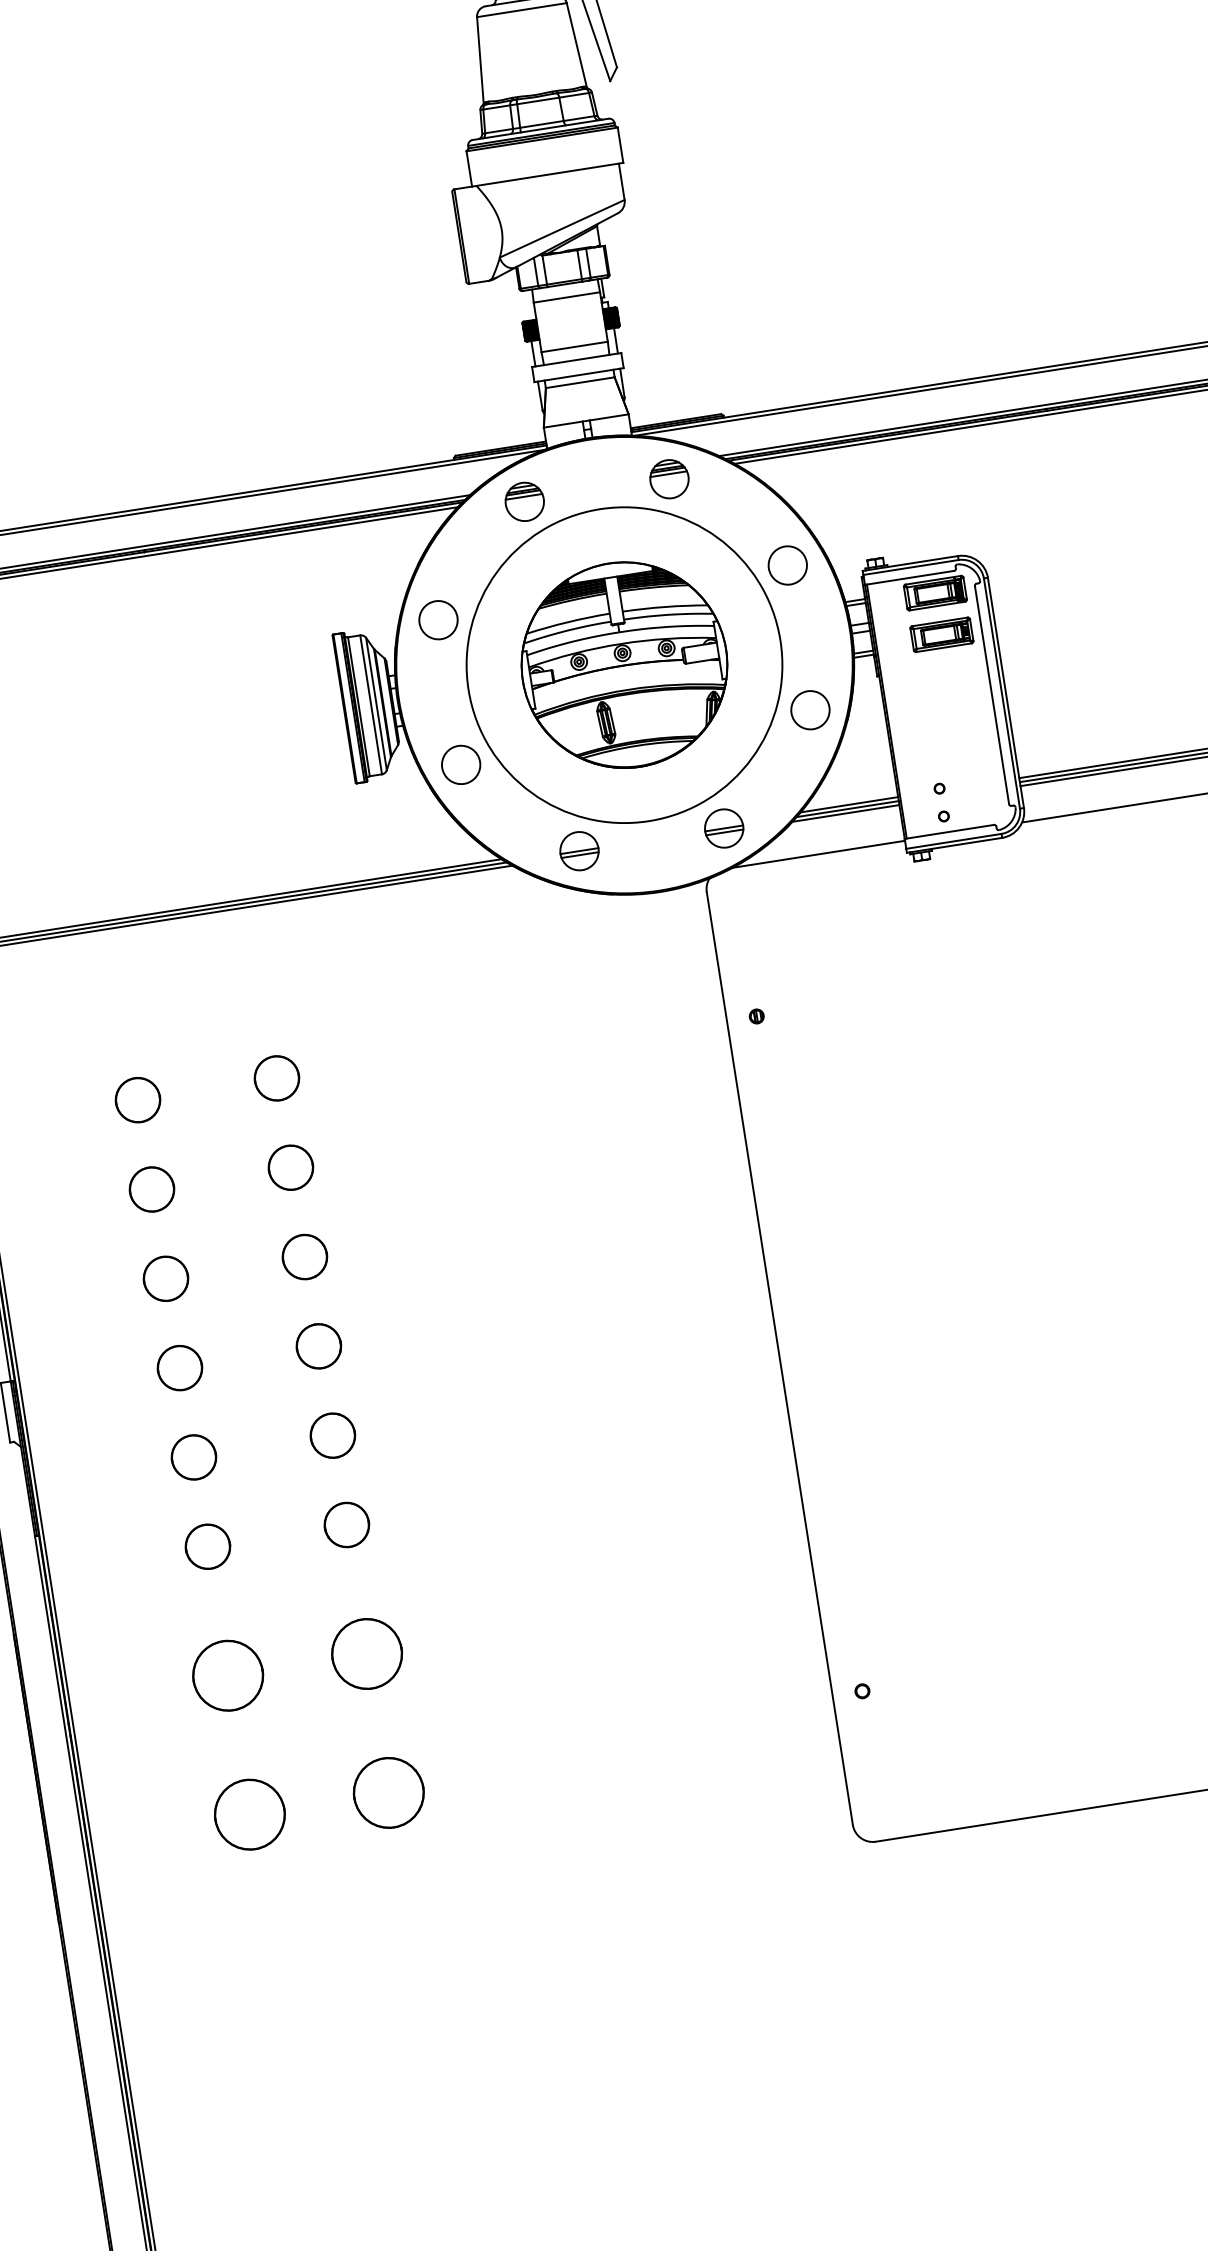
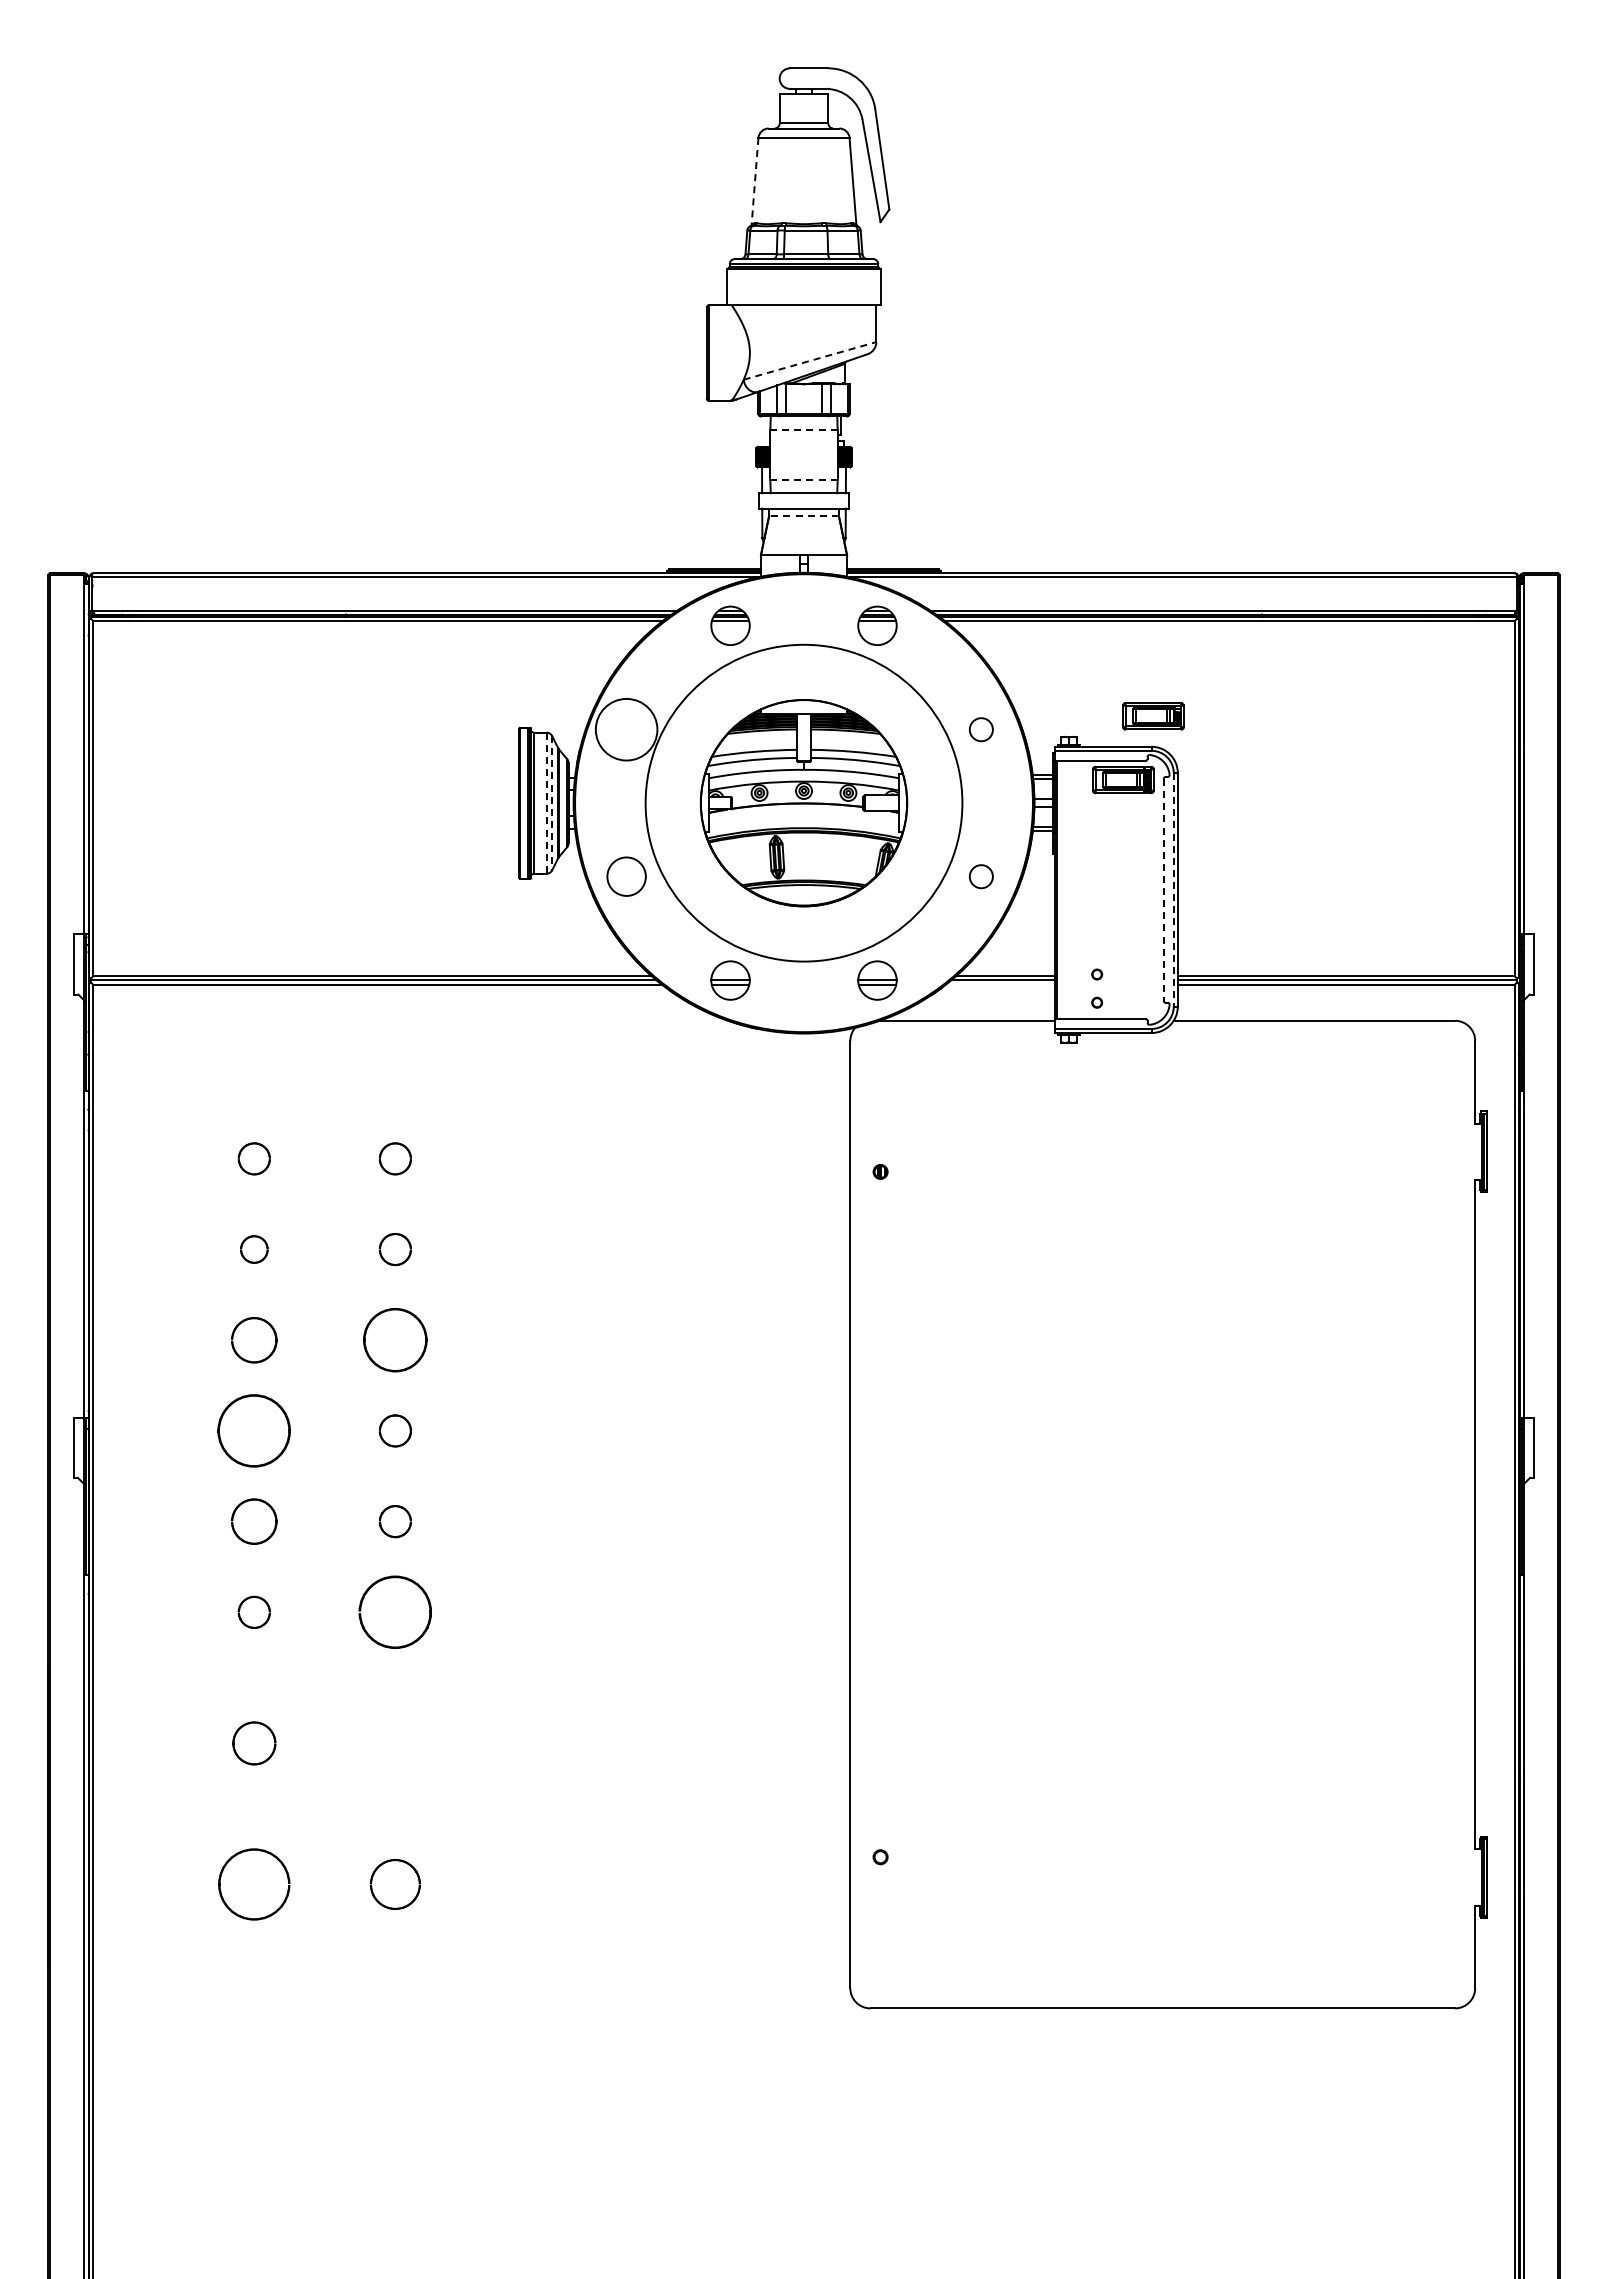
line: (480, 60) -> (755, 181), solid -> dashed
line: (562, 228) -> (810, 360), solid -> dashed
line: (567, 297) -> (804, 429), solid -> dashed
line: (575, 347) -> (804, 480), solid -> dashed
line: (580, 382) -> (804, 516), solid -> dashed
circle: (787, 565) -> (981, 729), size x0.6
circle: (438, 620) -> (626, 729), size x1.6
part: (942, 634) -> (1153, 716), moved
line: (1001, 693) -> (1173, 889), solid -> dashed
line: (991, 694) -> (1163, 889), solid -> dashed
line: (376, 704) -> (552, 803), solid -> dashed
line: (370, 705) -> (546, 803), solid -> dashed
circle: (810, 710) -> (981, 876), size x0.6
line: (845, 813) -> (1000, 984), removed
part: (277, 1078) -> (395, 1158), size x0.7
part: (138, 1099) -> (254, 1158), size x0.7
part: (291, 1167) -> (395, 1249), size x0.7
part: (152, 1189) -> (254, 1249), size x0.6
part: (305, 1257) -> (395, 1340), size x1.4
part: (318, 1345) -> (395, 1430), size x0.7
part: (180, 1367) -> (254, 1430), size x1.6
part: (333, 1435) -> (395, 1521), size x0.7
part: (347, 1525) -> (395, 1612), size x1.6
part: (208, 1546) -> (254, 1612), size x0.7
part: (367, 1654) -> (395, 1743), removed
part: (228, 1675) -> (254, 1743), size x0.6
part: (388, 1792) -> (395, 1884), size x0.7

